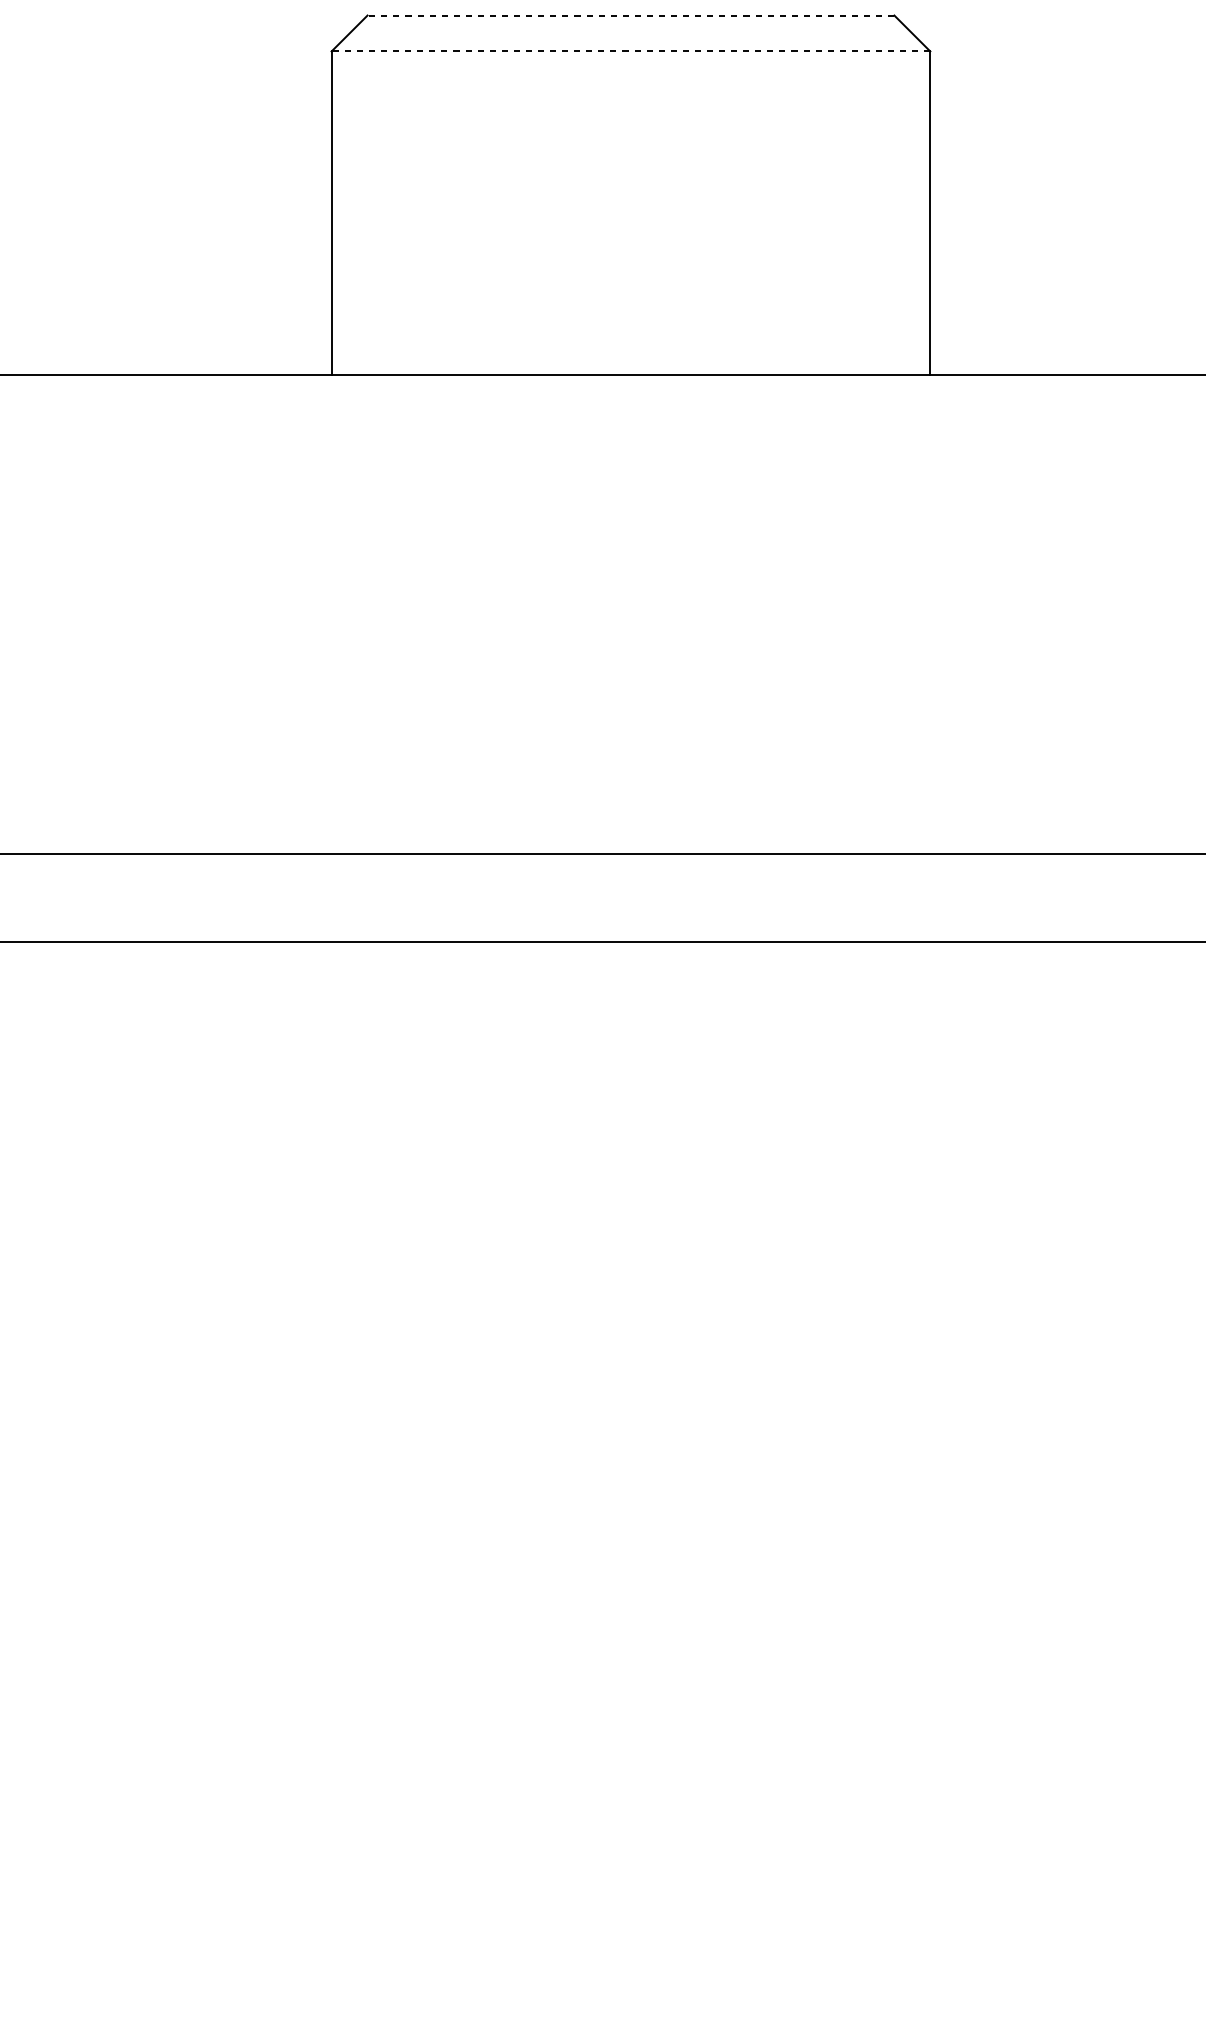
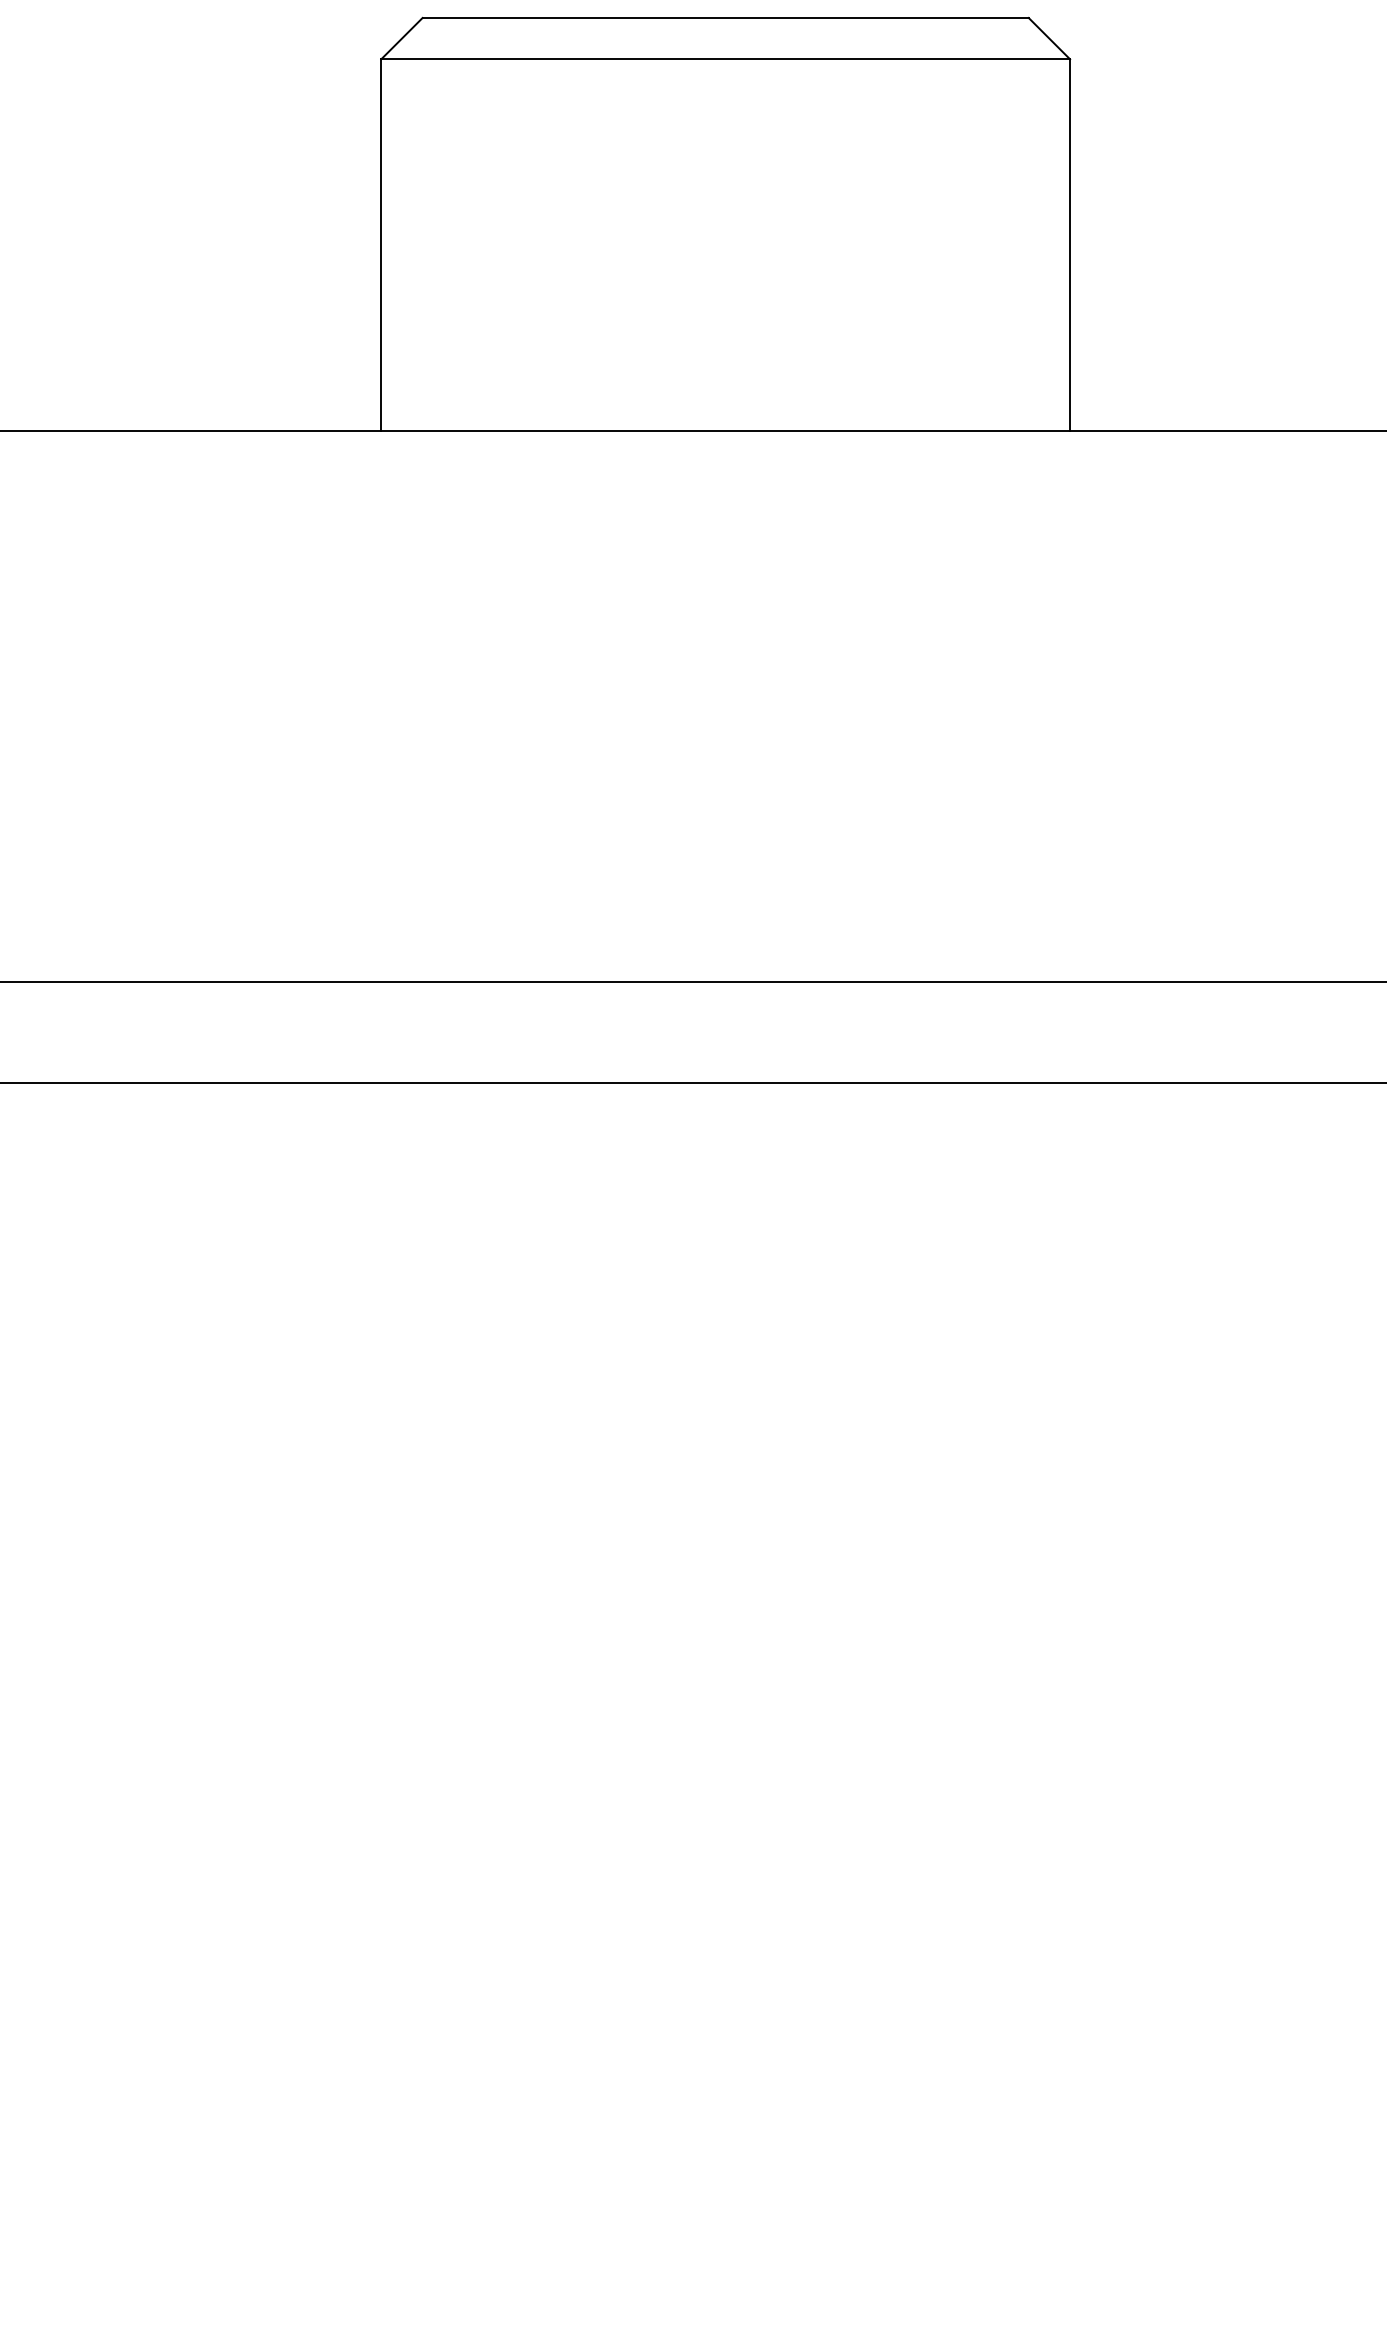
line: (630, 15) -> (725, 18), dashed -> solid
line: (630, 51) -> (725, 59), dashed -> solid

